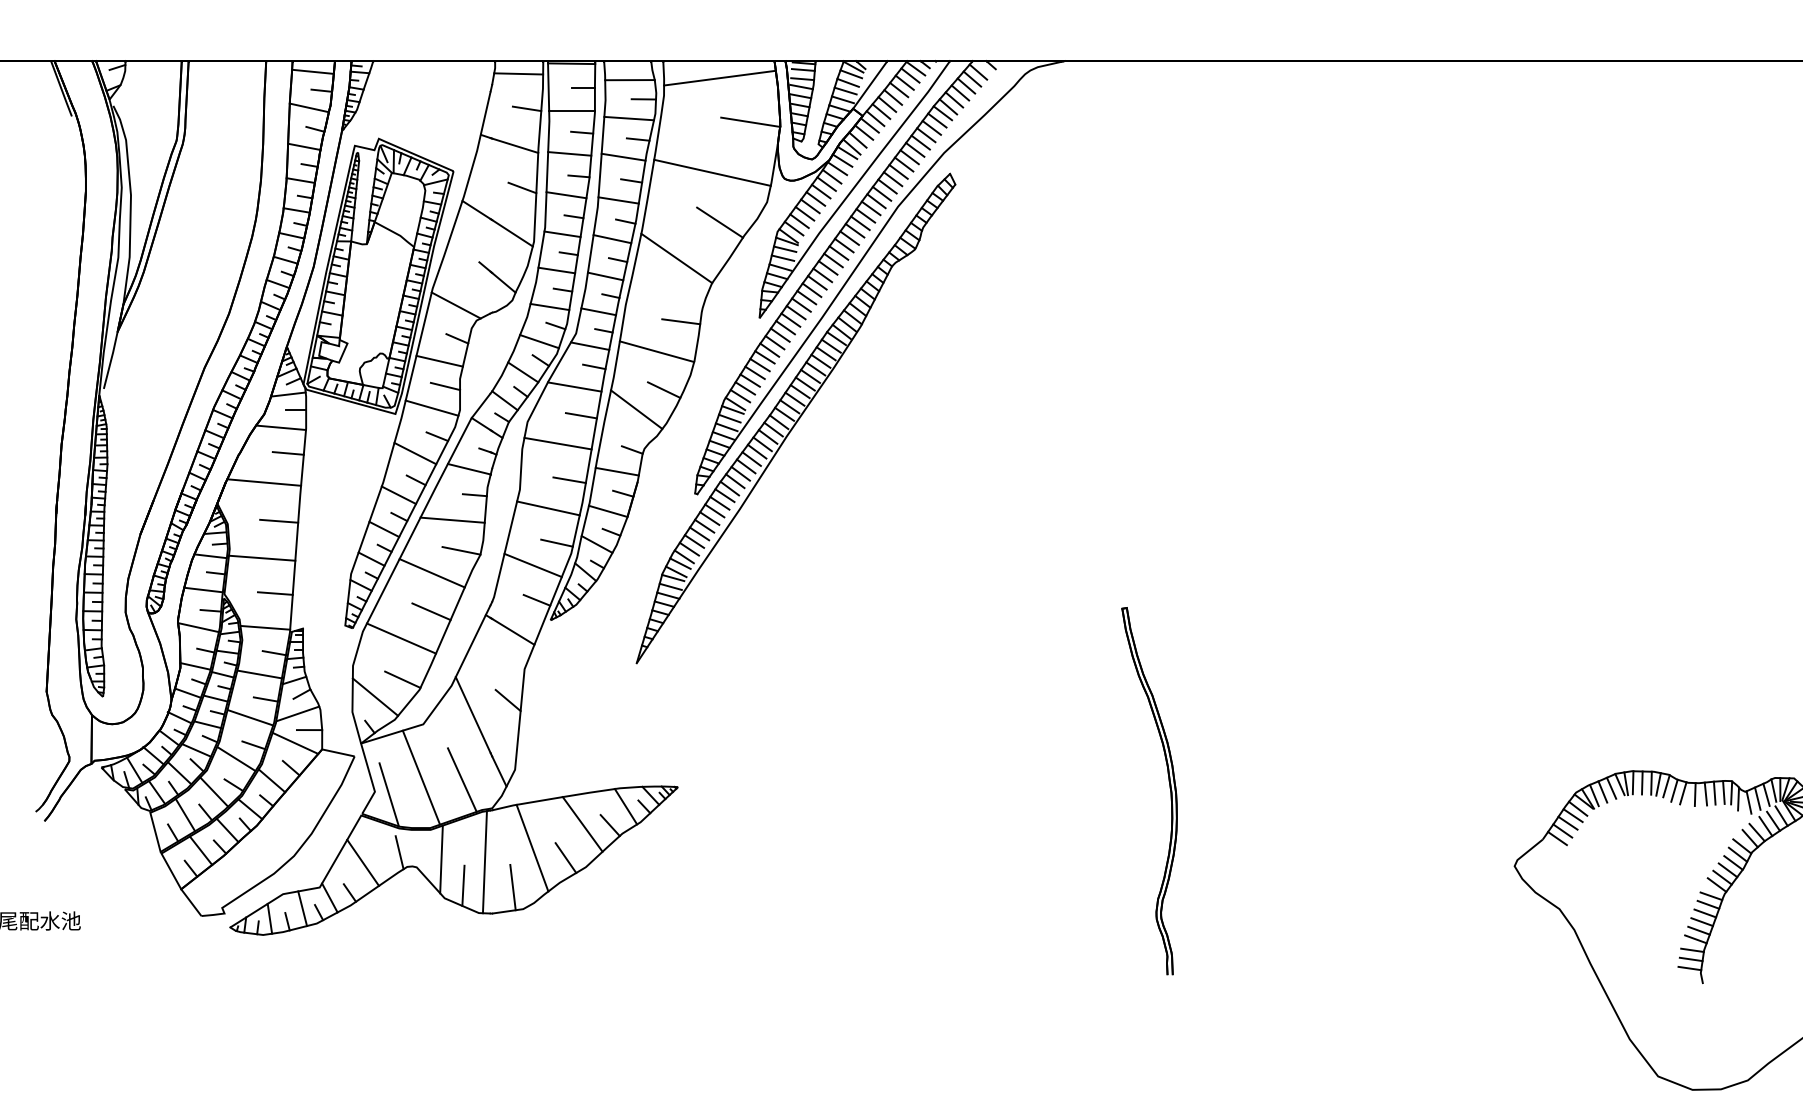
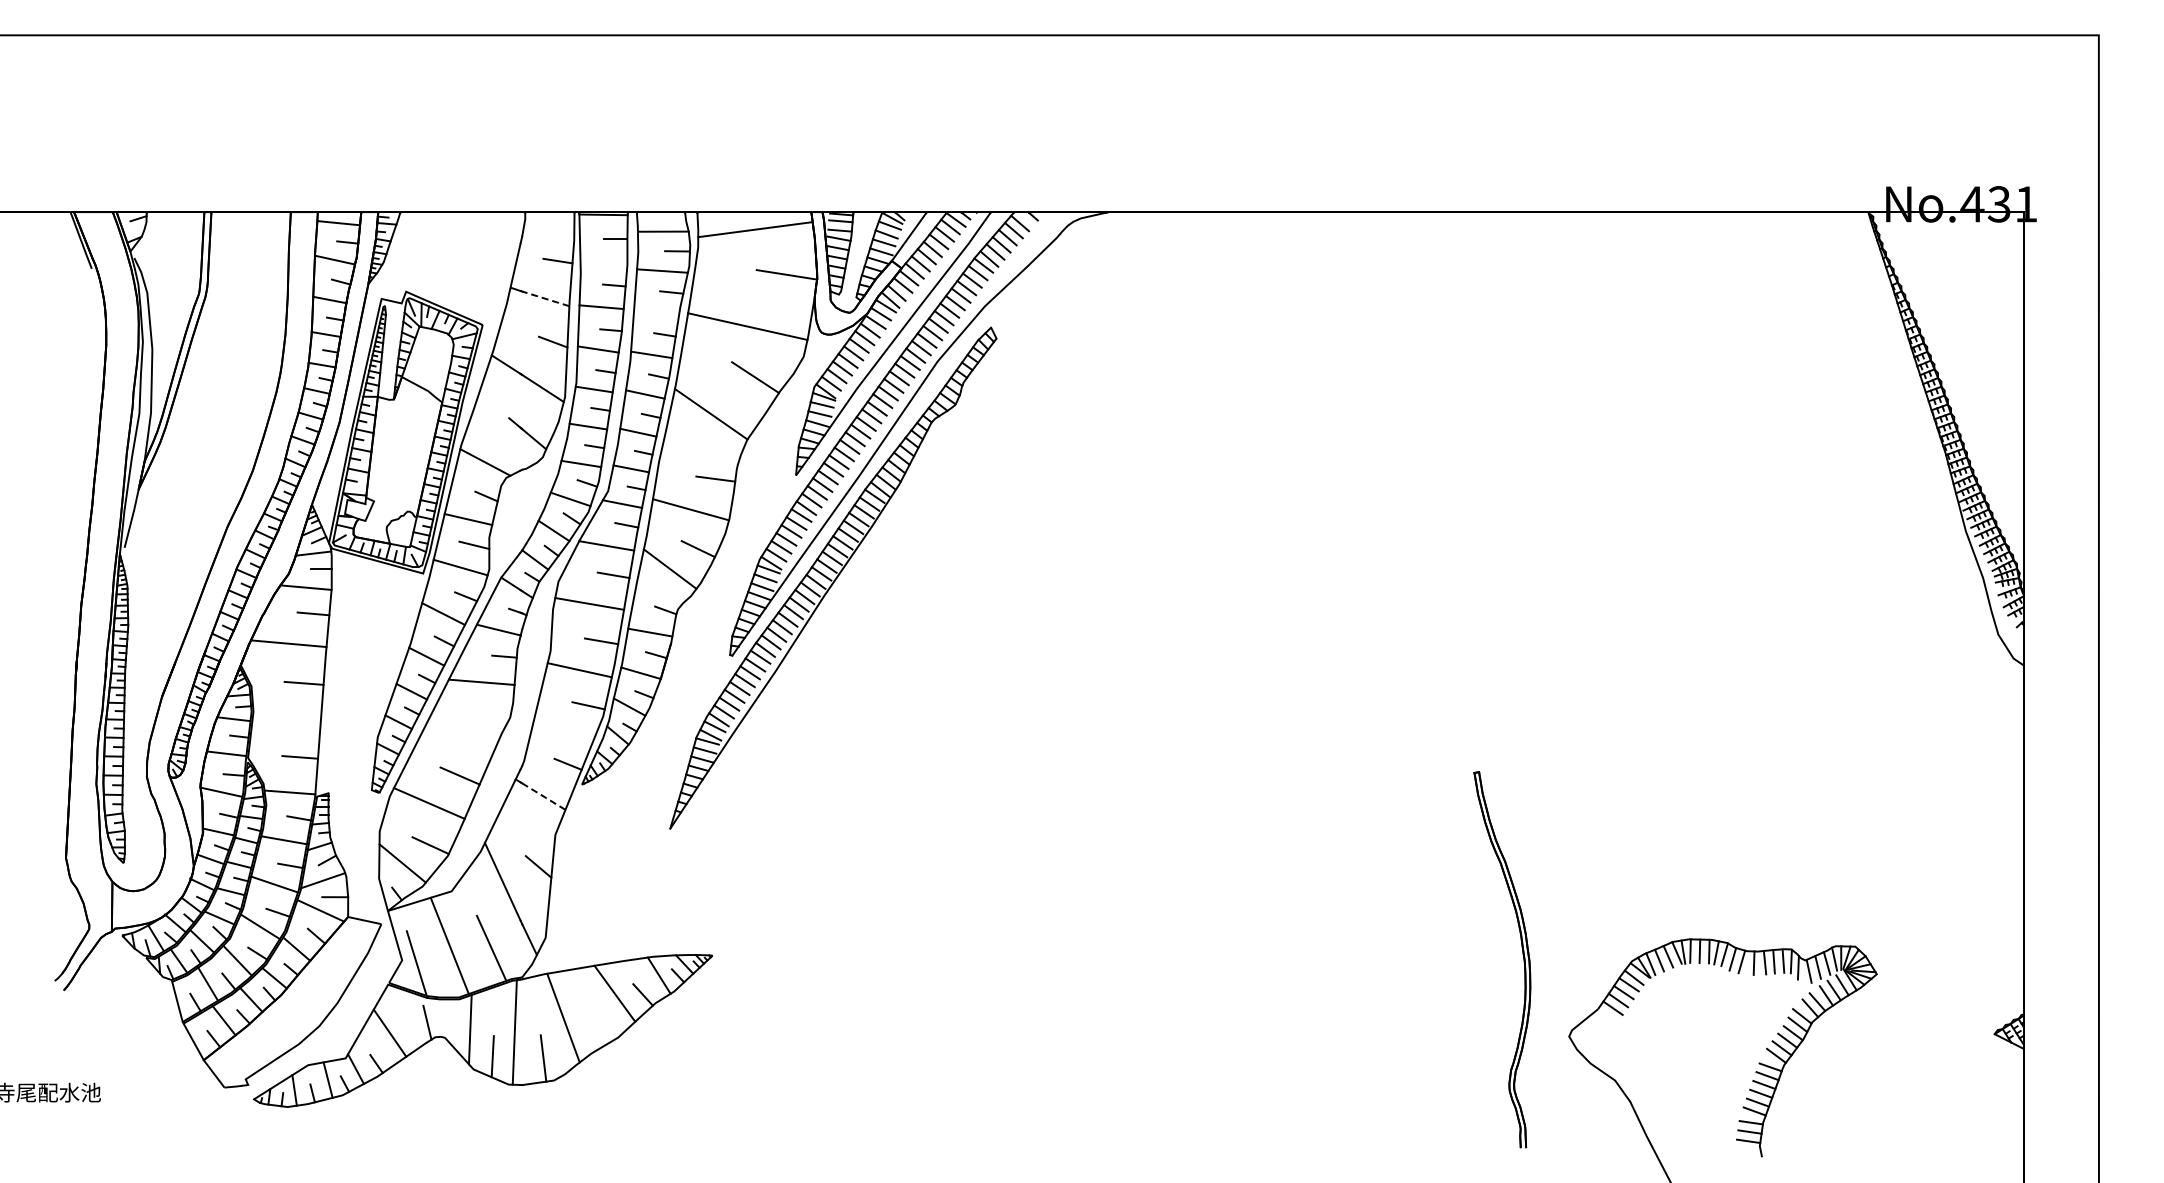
line: (518, 73) -> (549, 224), removed
line: (571, 111) -> (603, 263), removed
line: (514, 145) -> (545, 298), solid -> dashed
line: (623, 157) -> (656, 310), removed
line: (461, 550) -> (490, 713), removed
line: (261, 557) -> (286, 720), removed
line: (532, 565) -> (563, 728), removed
line: (431, 573) -> (460, 736), removed
line: (512, 631) -> (543, 796), solid -> dashed
part: (1169, 786) -> (1522, 954), moved
line: (565, 857) -> (597, 1027), removed

